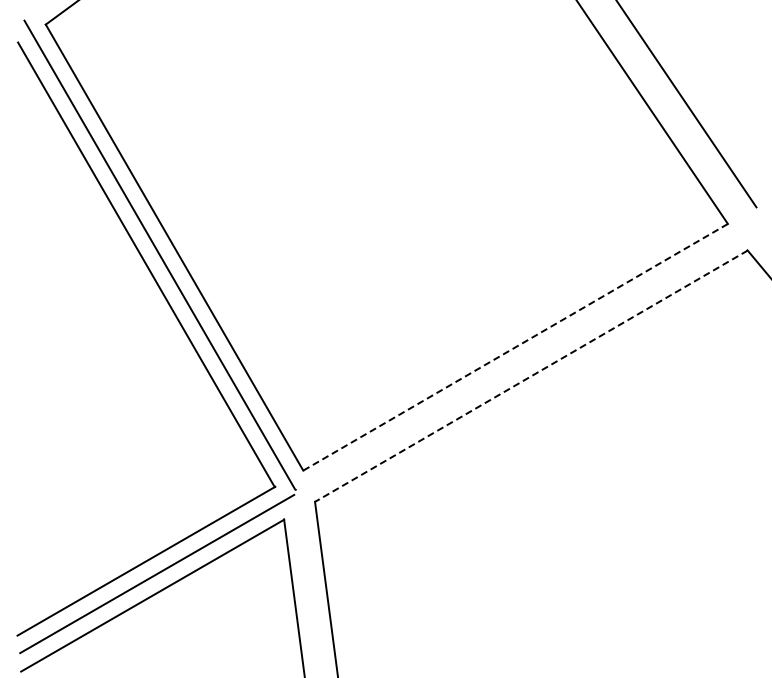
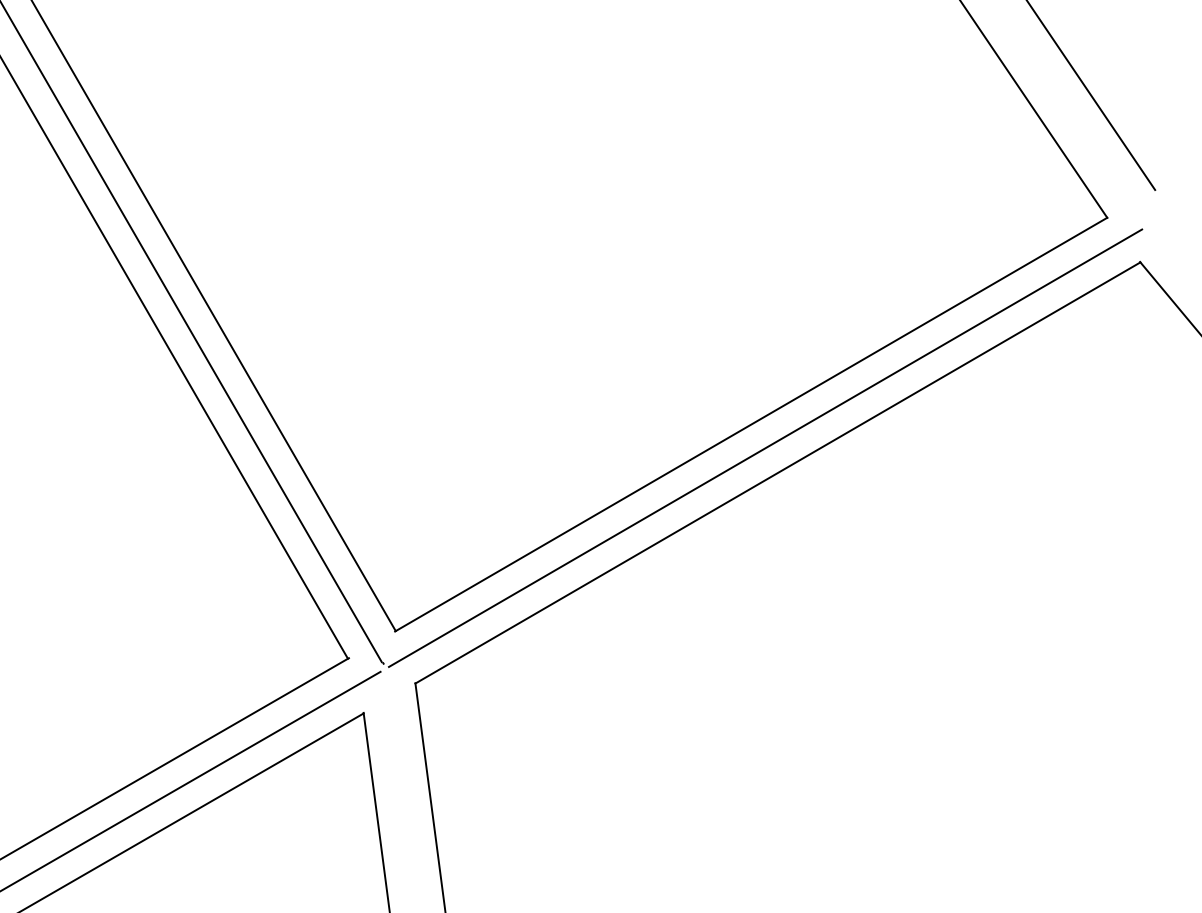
line: (515, 347) -> (751, 424), dashed -> solid
line: (523, 361) -> (764, 448), added
line: (530, 376) -> (776, 473), dashed -> solid

